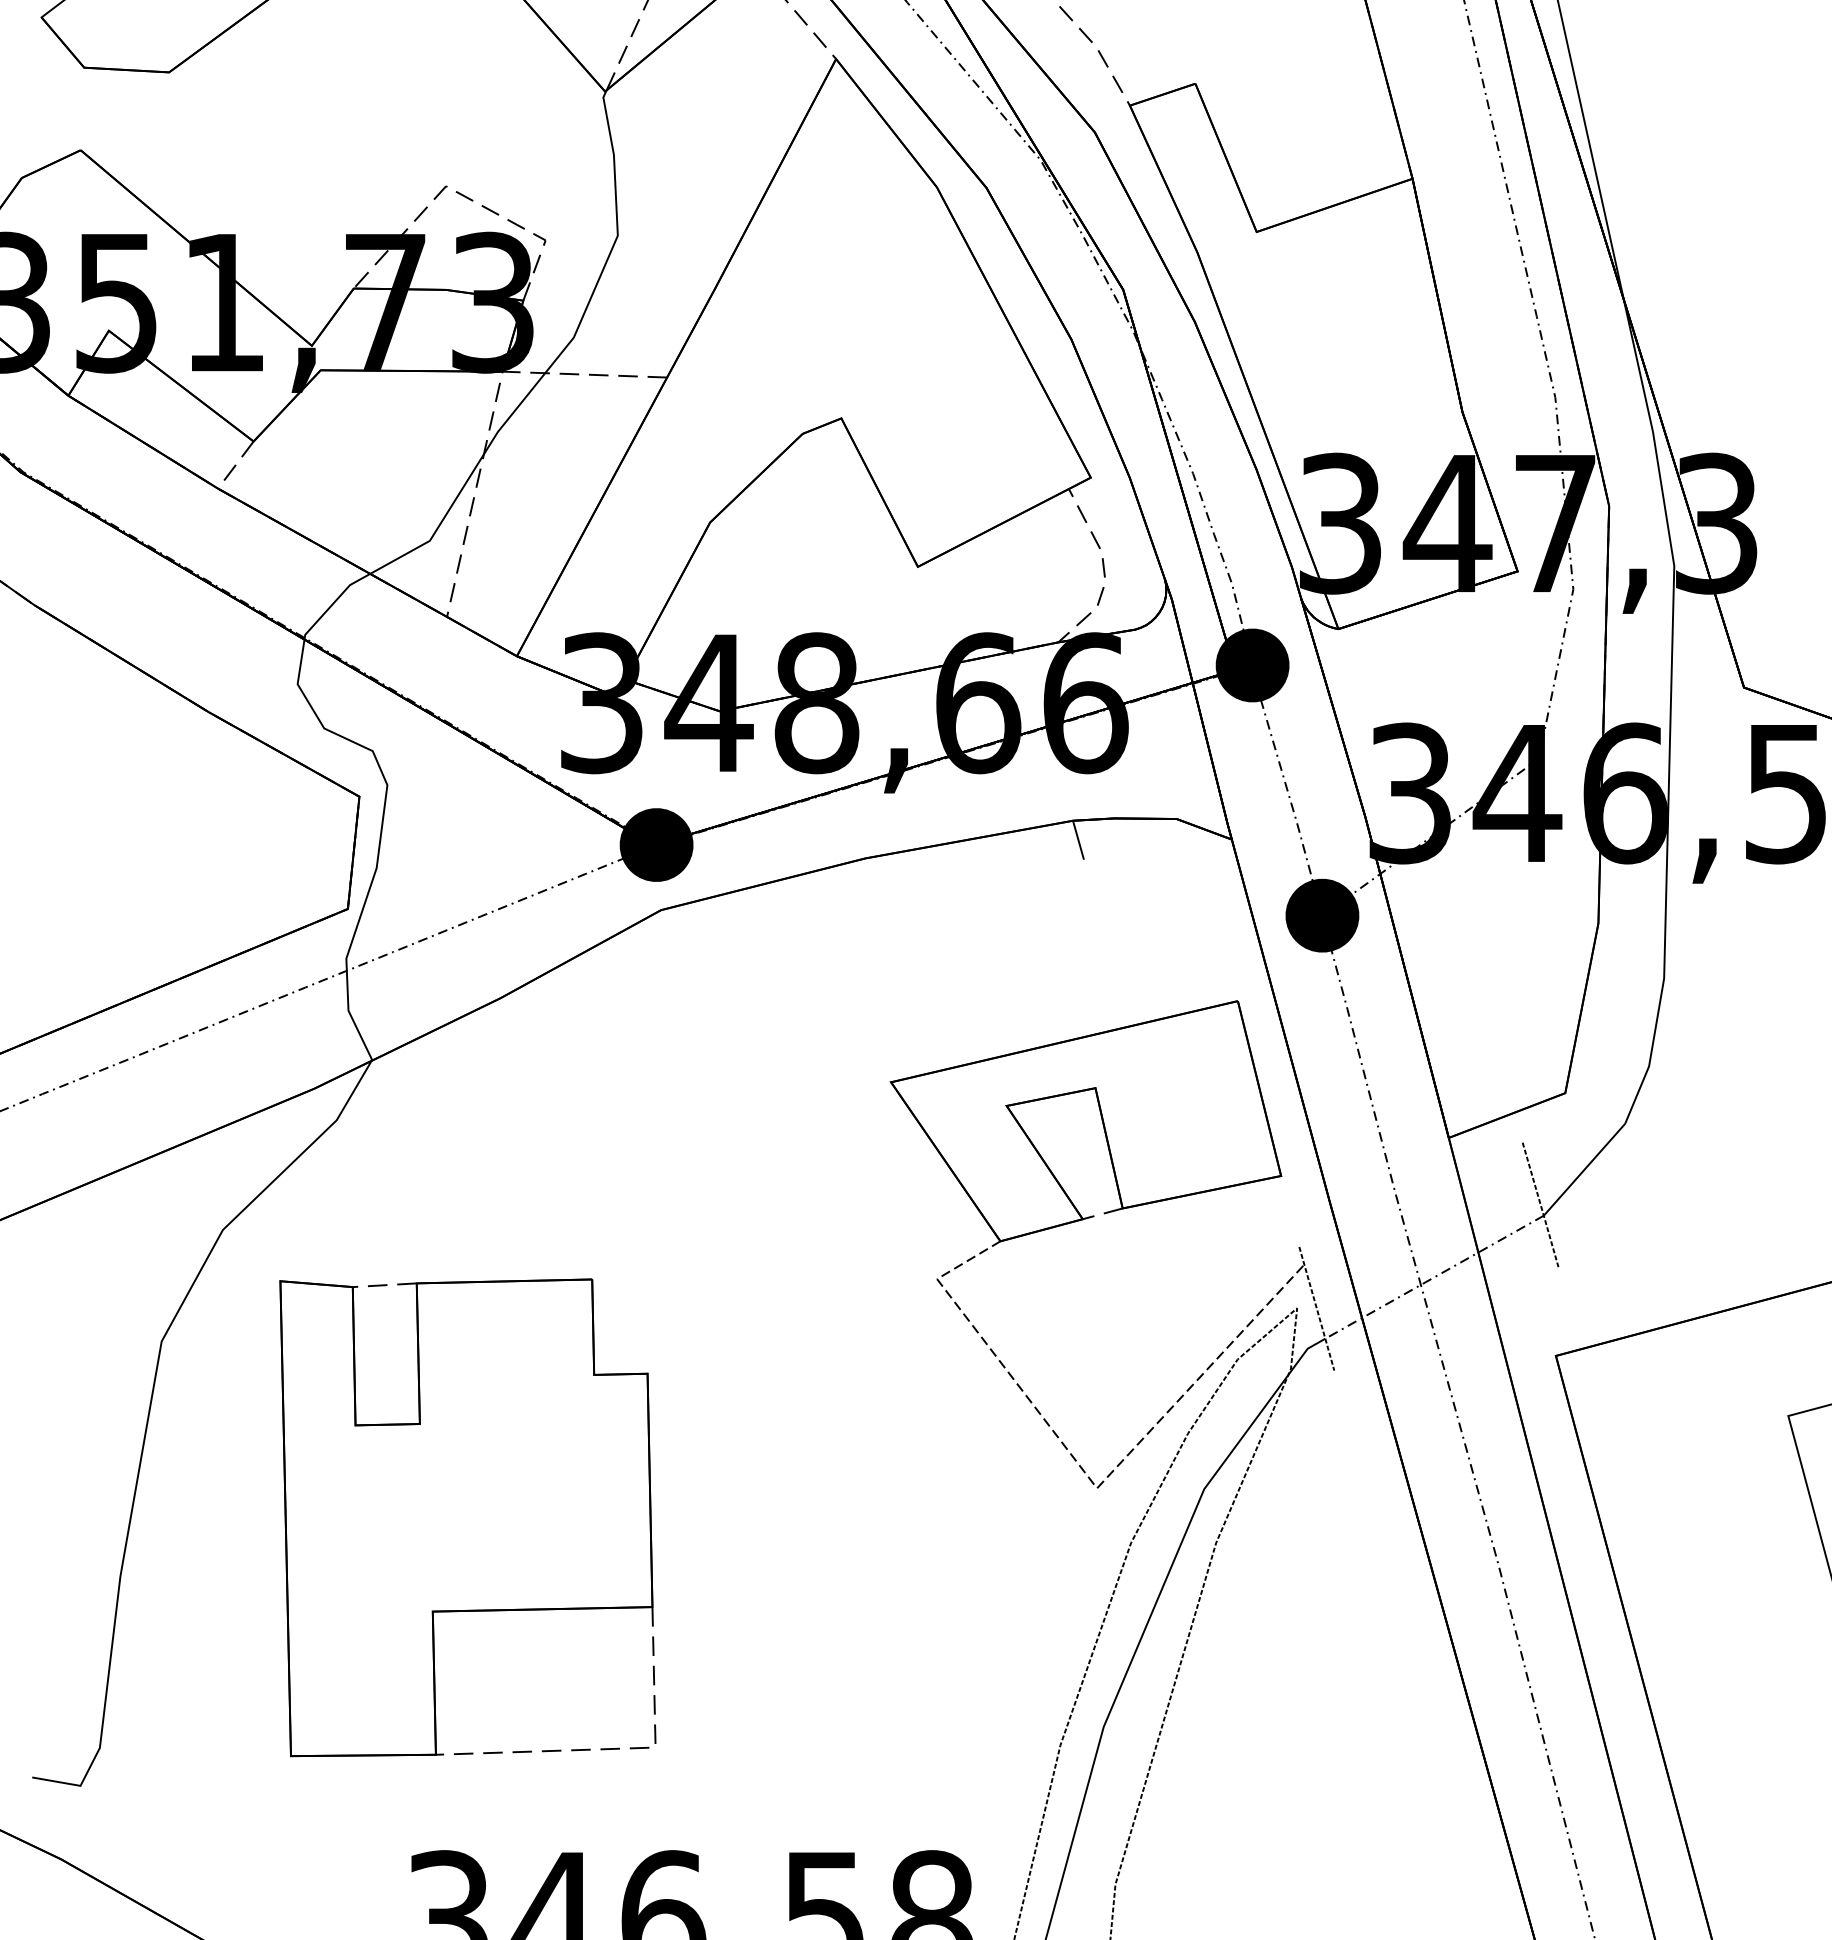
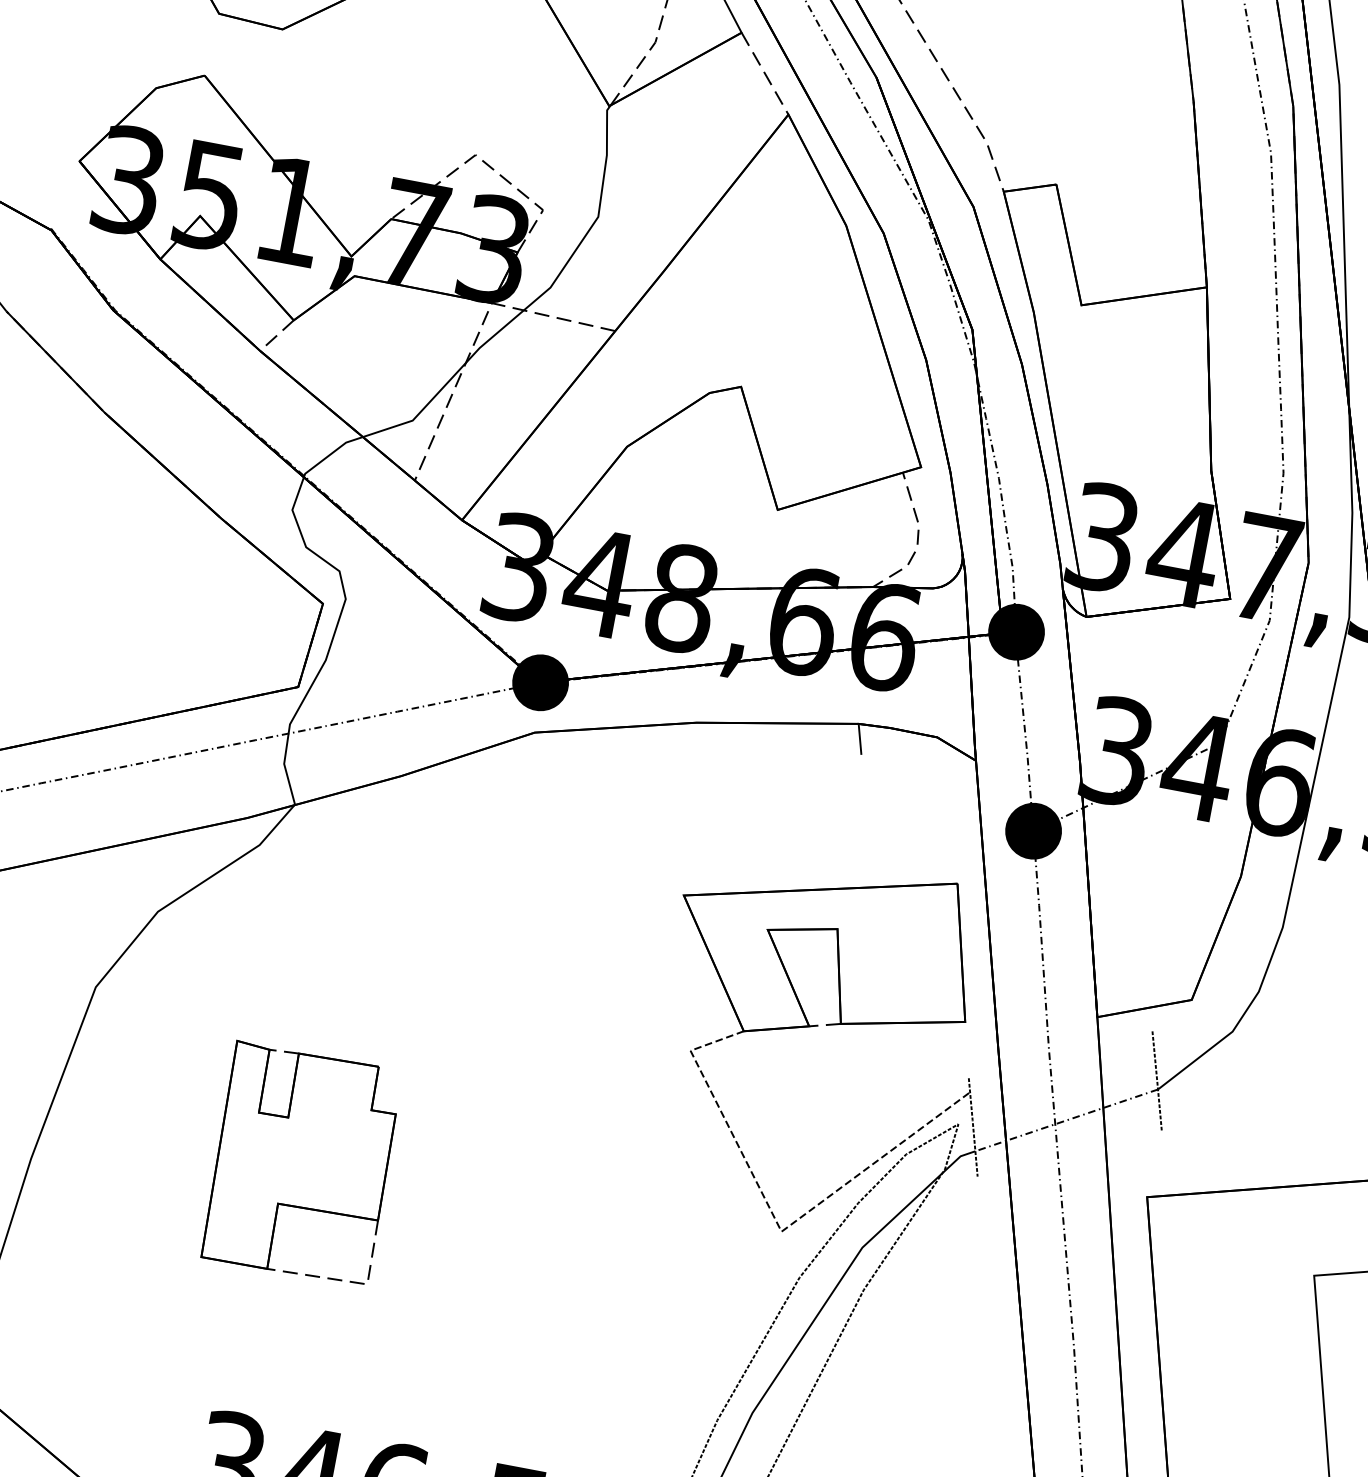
part: (467, 1517) -> (301, 1163), size x0.6

